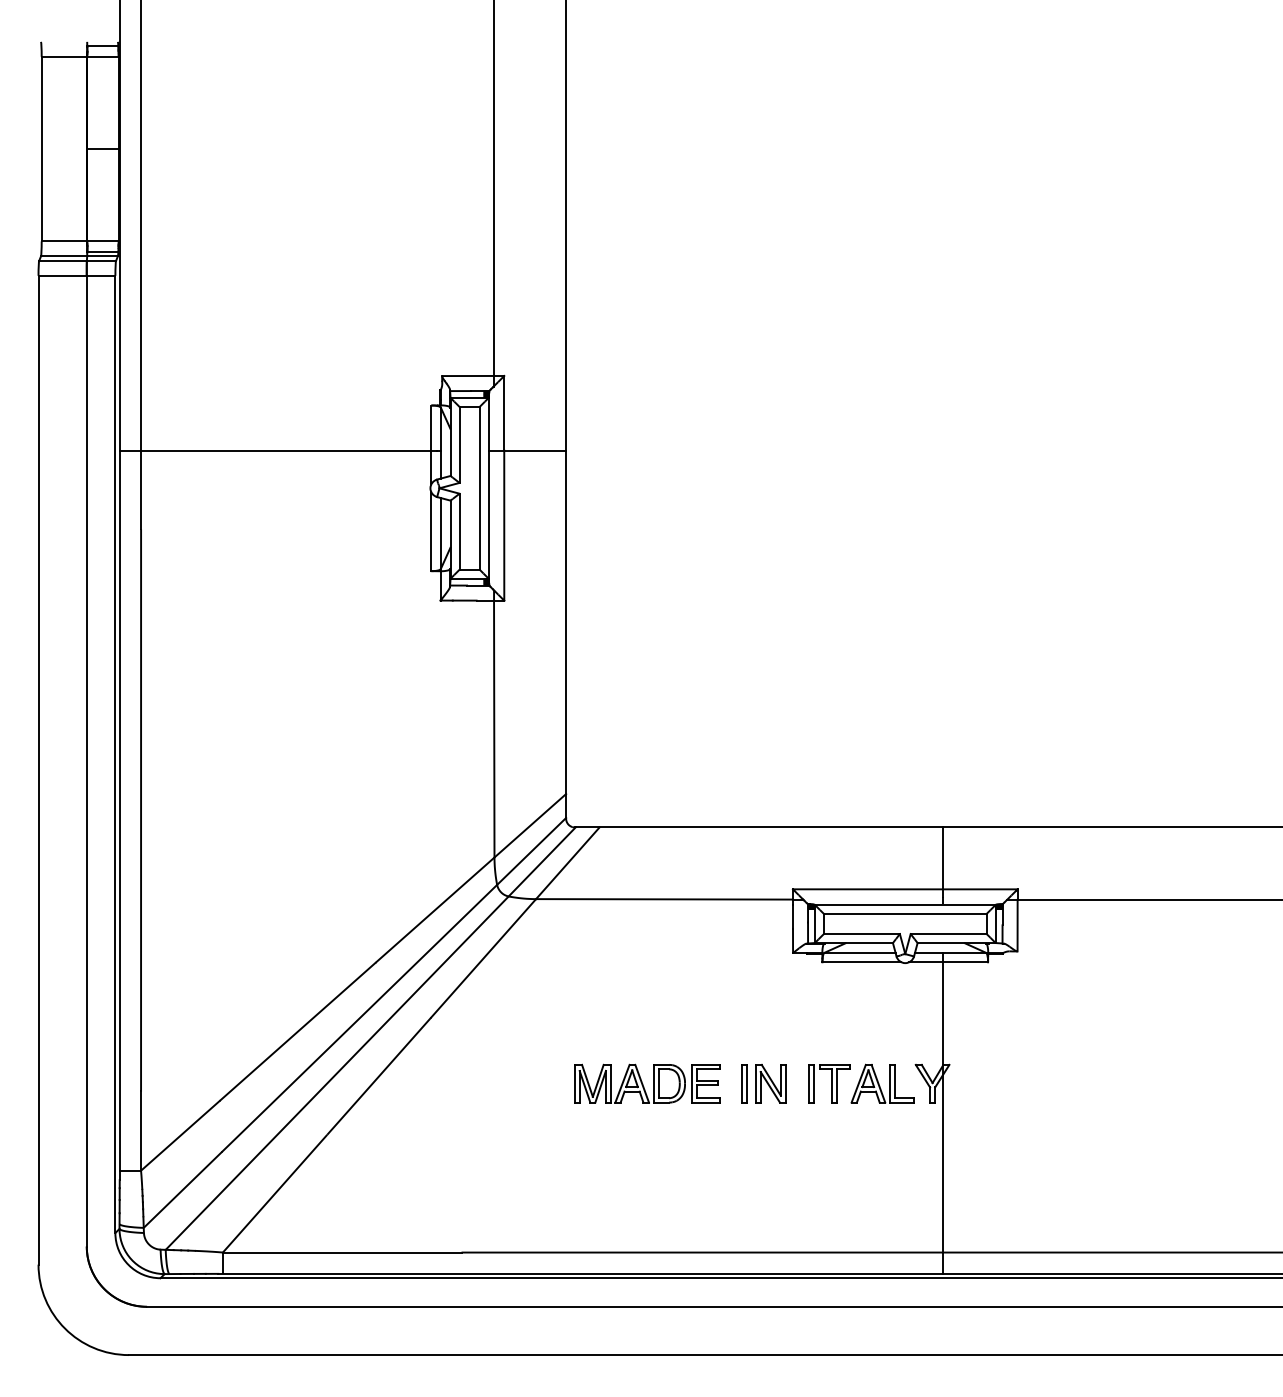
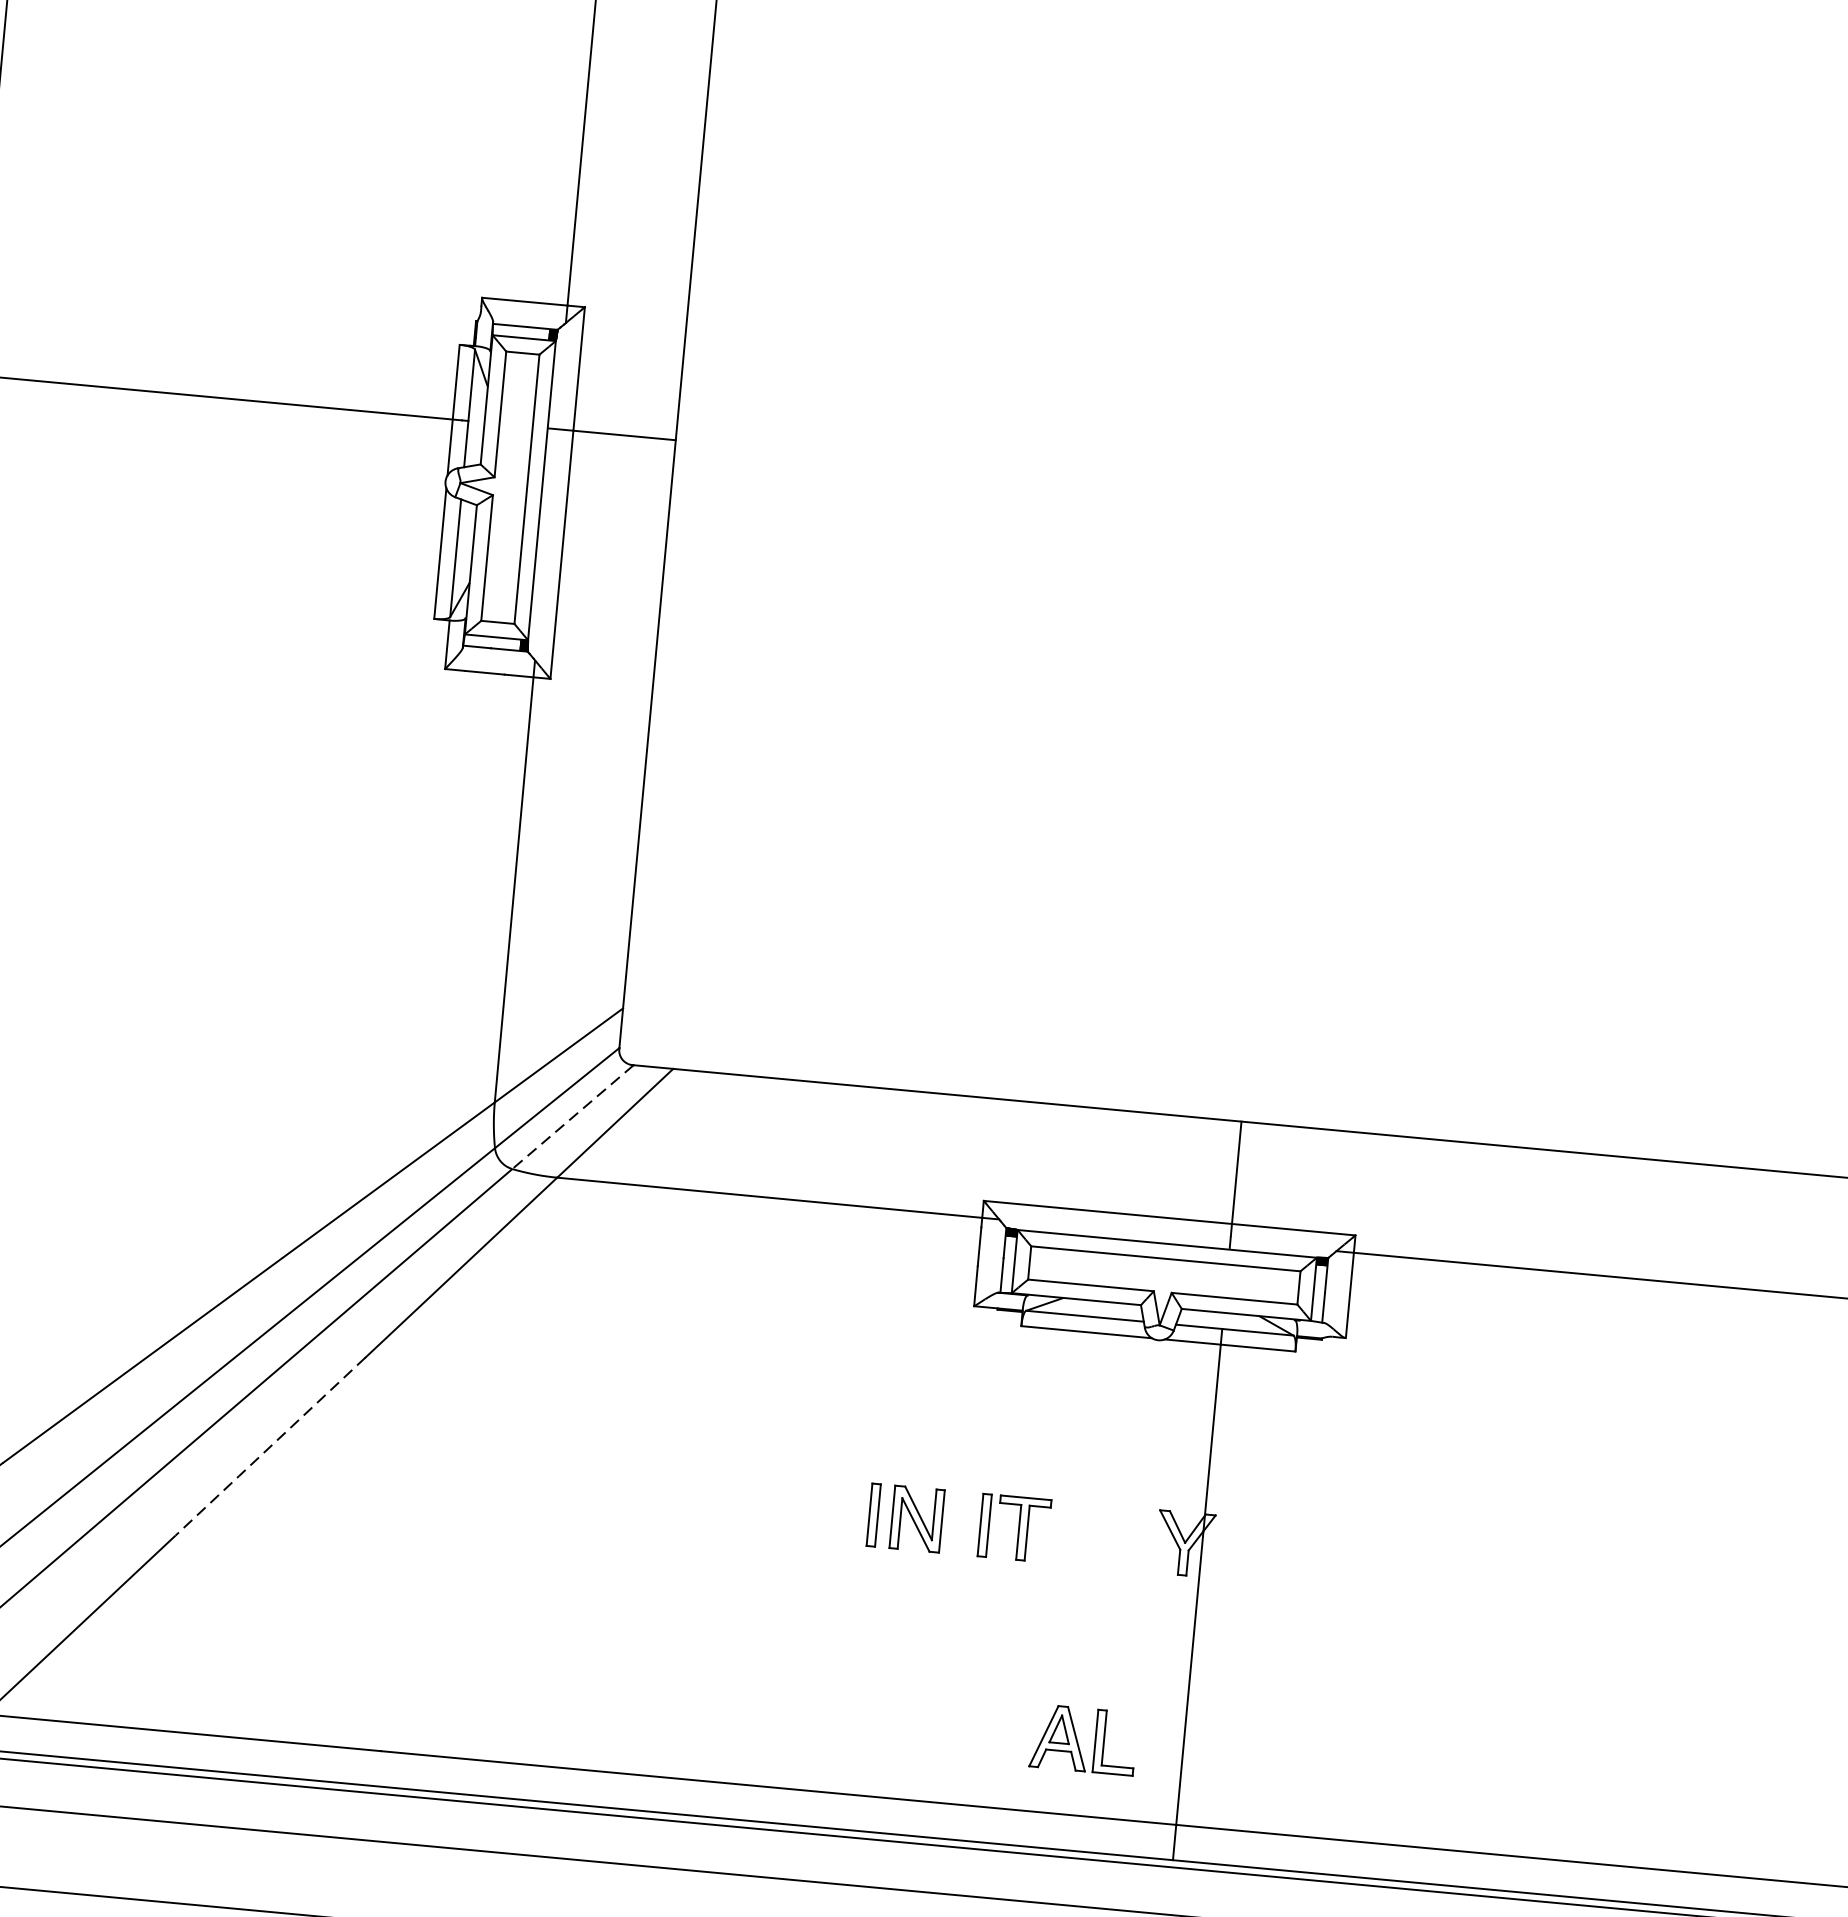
line: (541, 862) -> (571, 1117), solid -> dashed
line: (378, 1077) -> (269, 1448), solid -> dashed
part: (647, 1083) -> (713, 1499), removed
part: (882, 1083) -> (1083, 1739), moved

